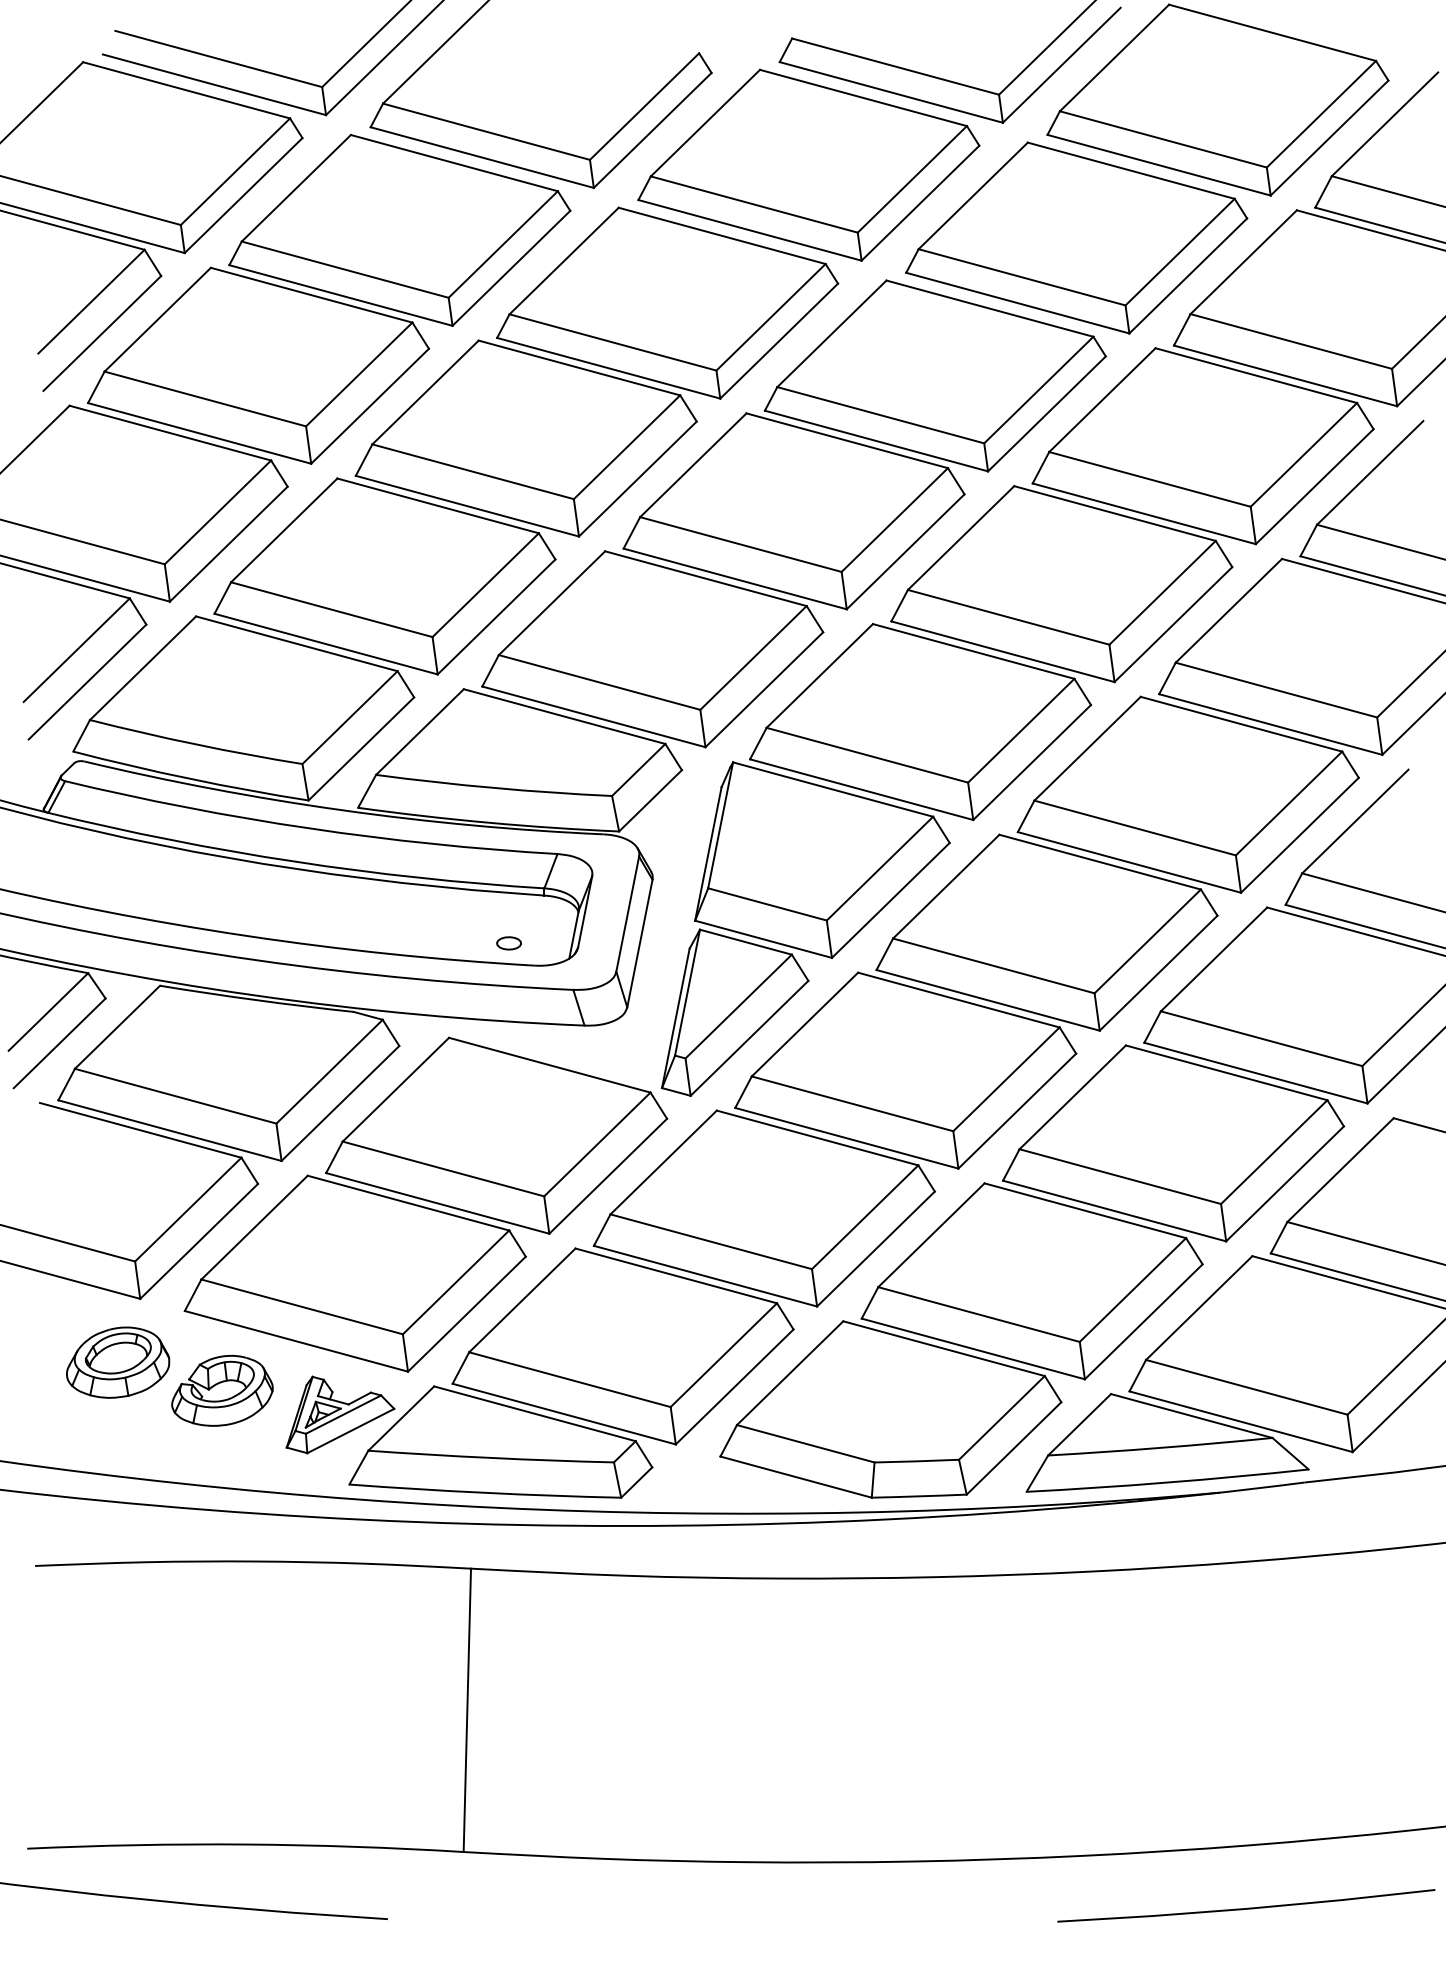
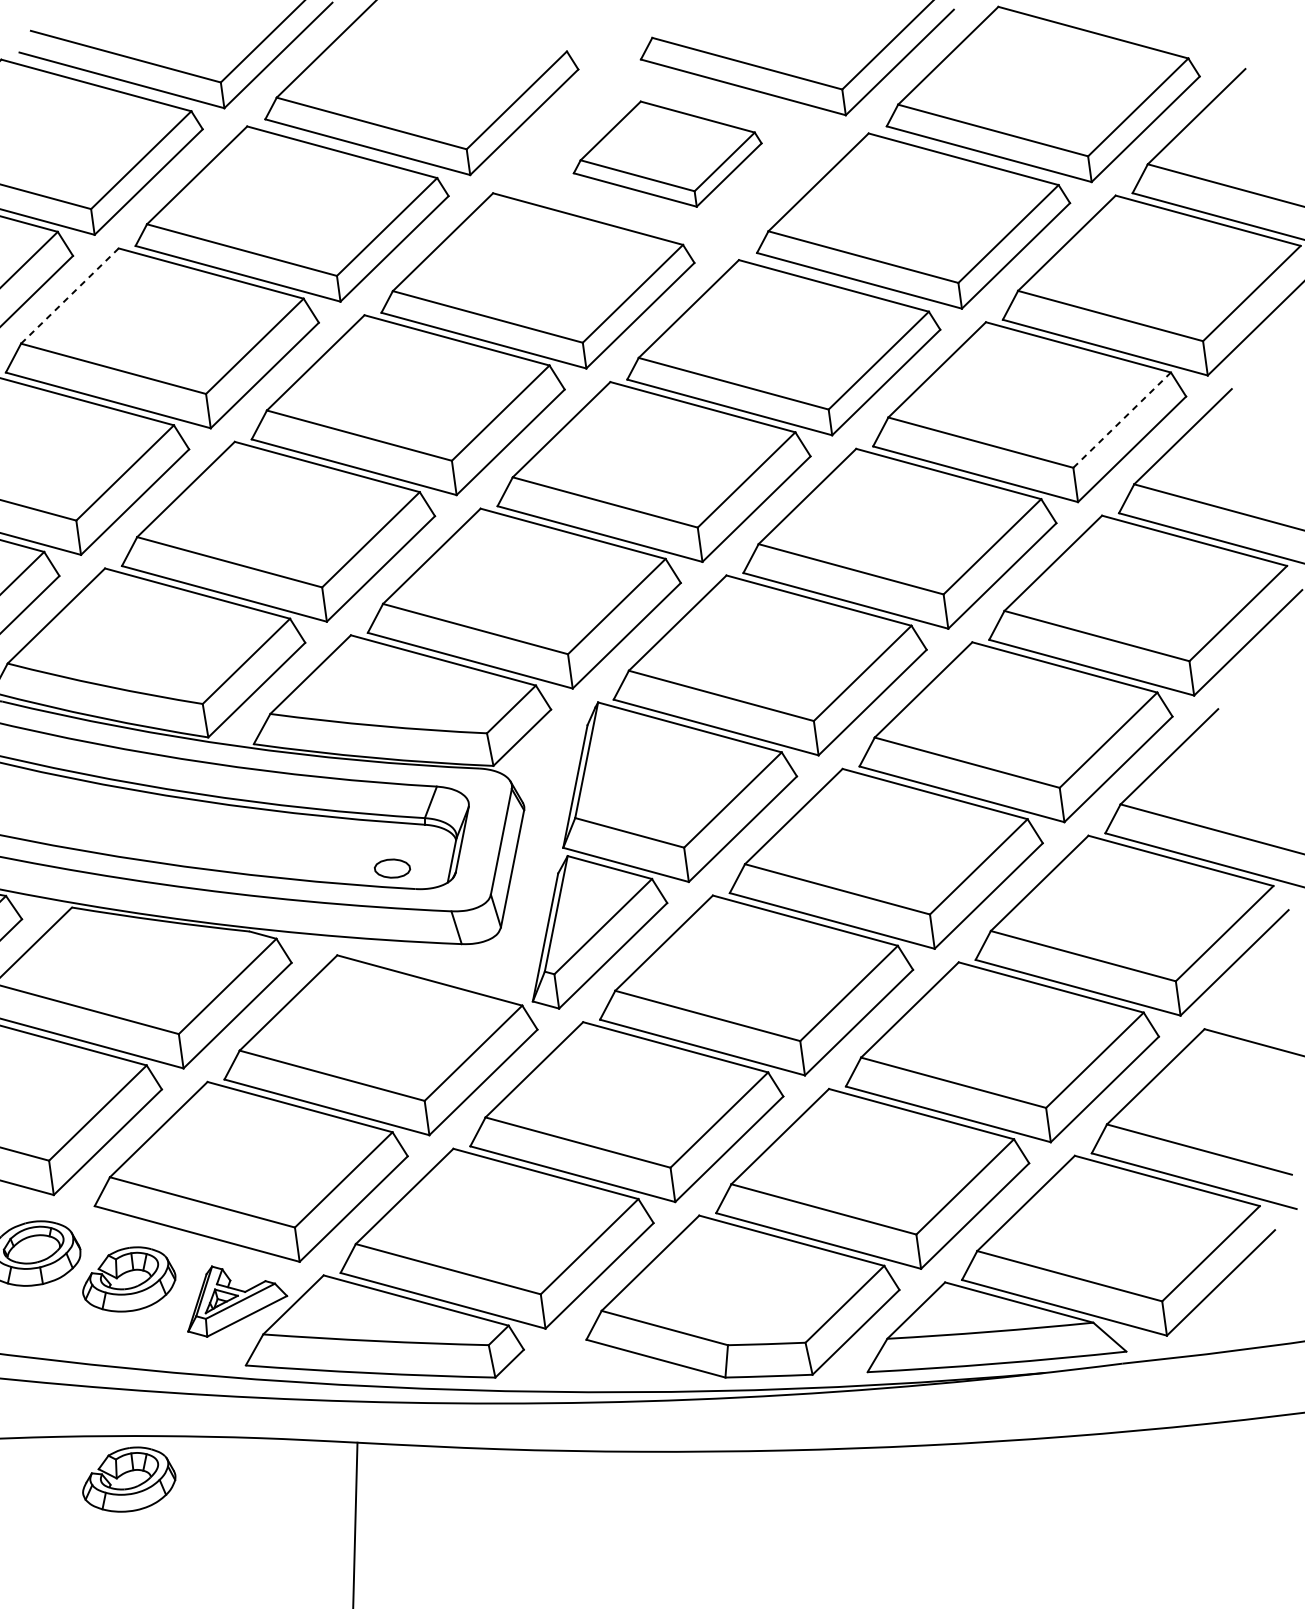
part: (808, 164) -> (667, 153), size x0.6
line: (158, 319) -> (70, 295), solid -> dashed
line: (1304, 454) -> (1122, 419), solid -> dashed
part: (508, 943) -> (391, 868), size x1.6
part: (222, 1608) -> (129, 1479), added

